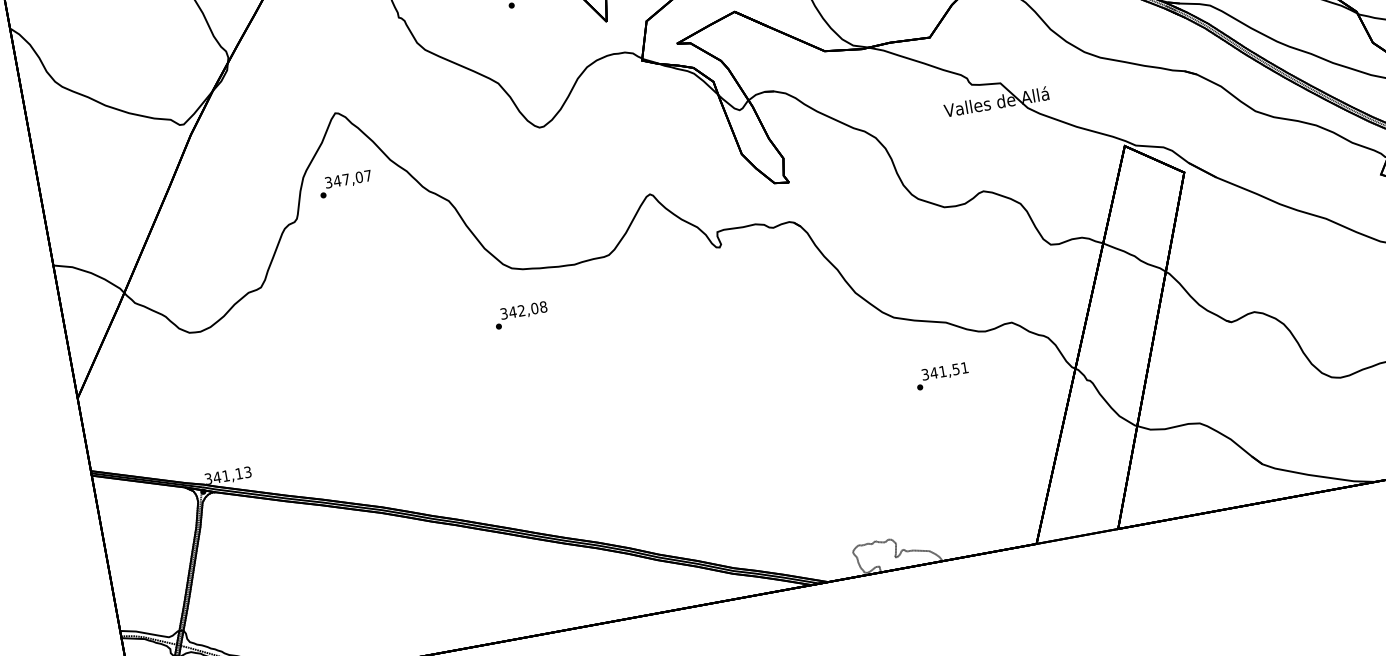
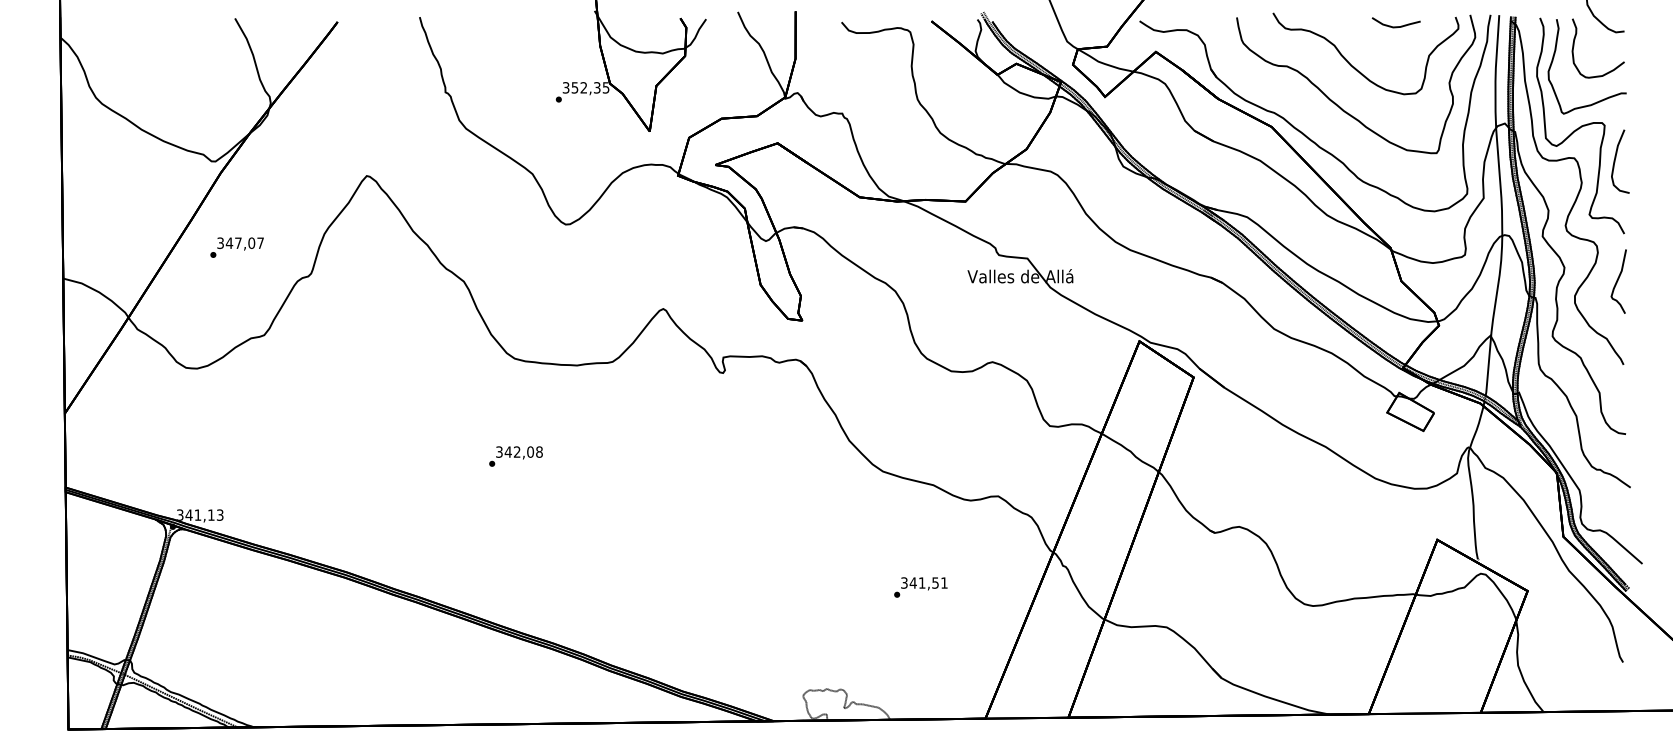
text: (345, 184) -> (236, 247), moved
text: (520, 315) -> (515, 456), moved
text: (941, 376) -> (920, 587), moved

